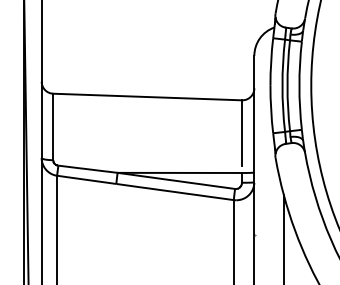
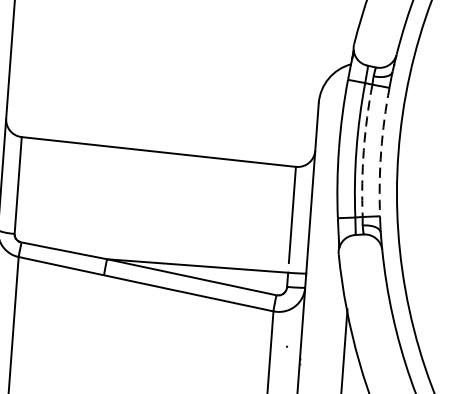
arc: (287, 85) -> (363, 150), solid -> dashed
arc: (299, 85) -> (381, 151), solid -> dashed

